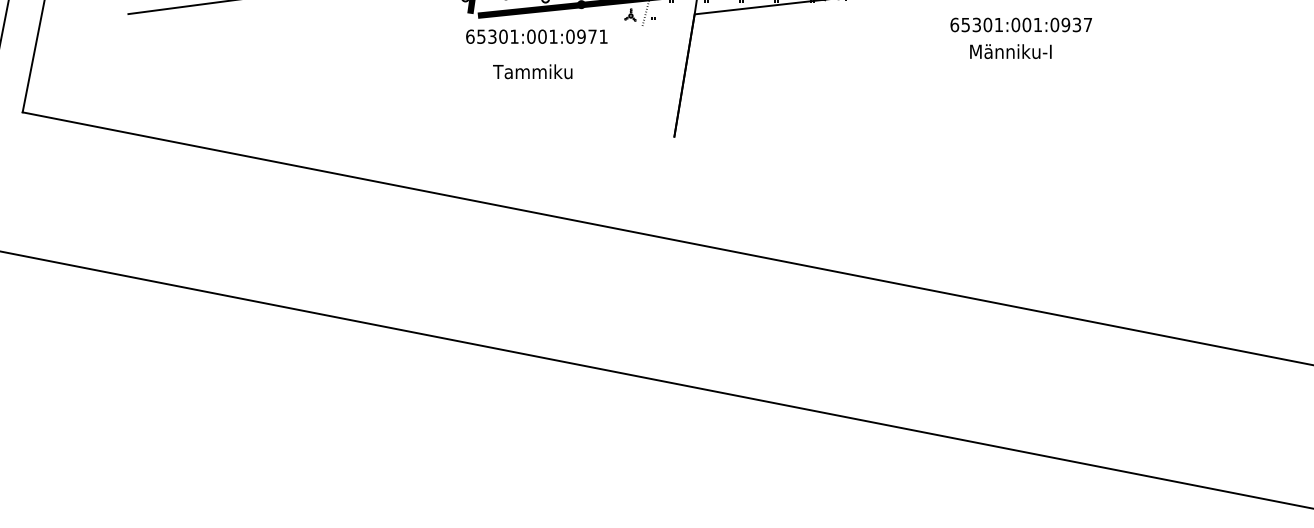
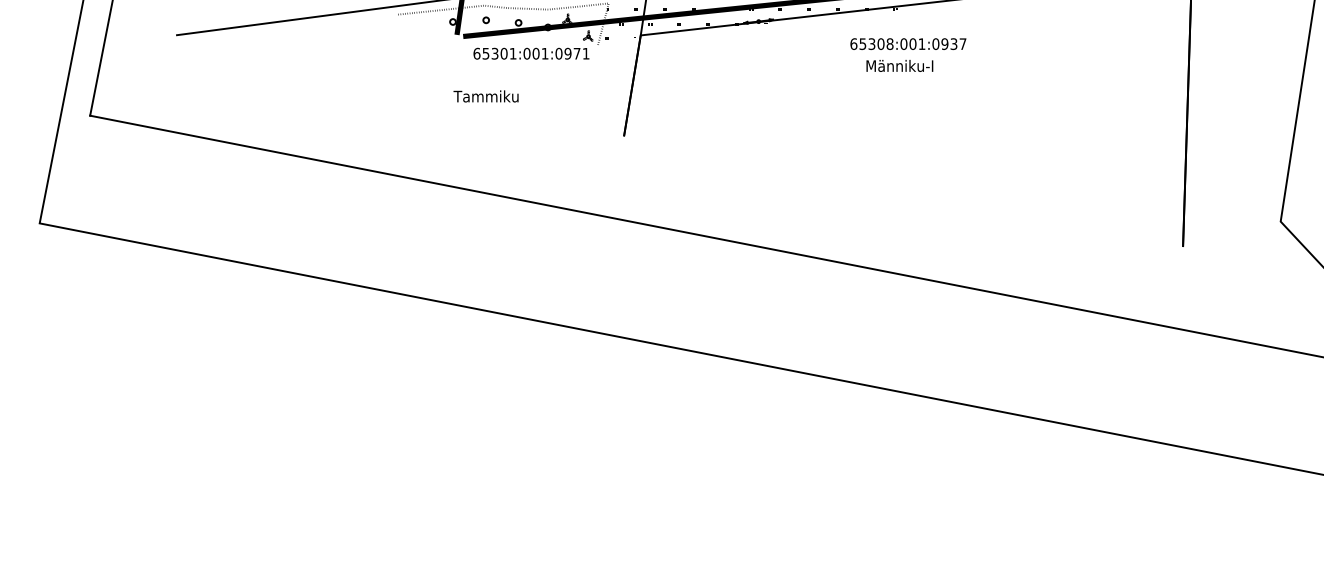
text: (998, 25) -> (889, 44), 65301:001:0937 -> 65308:001:0937
text: (536, 36) -> (531, 53), moved
text: (532, 71) -> (485, 96), moved

